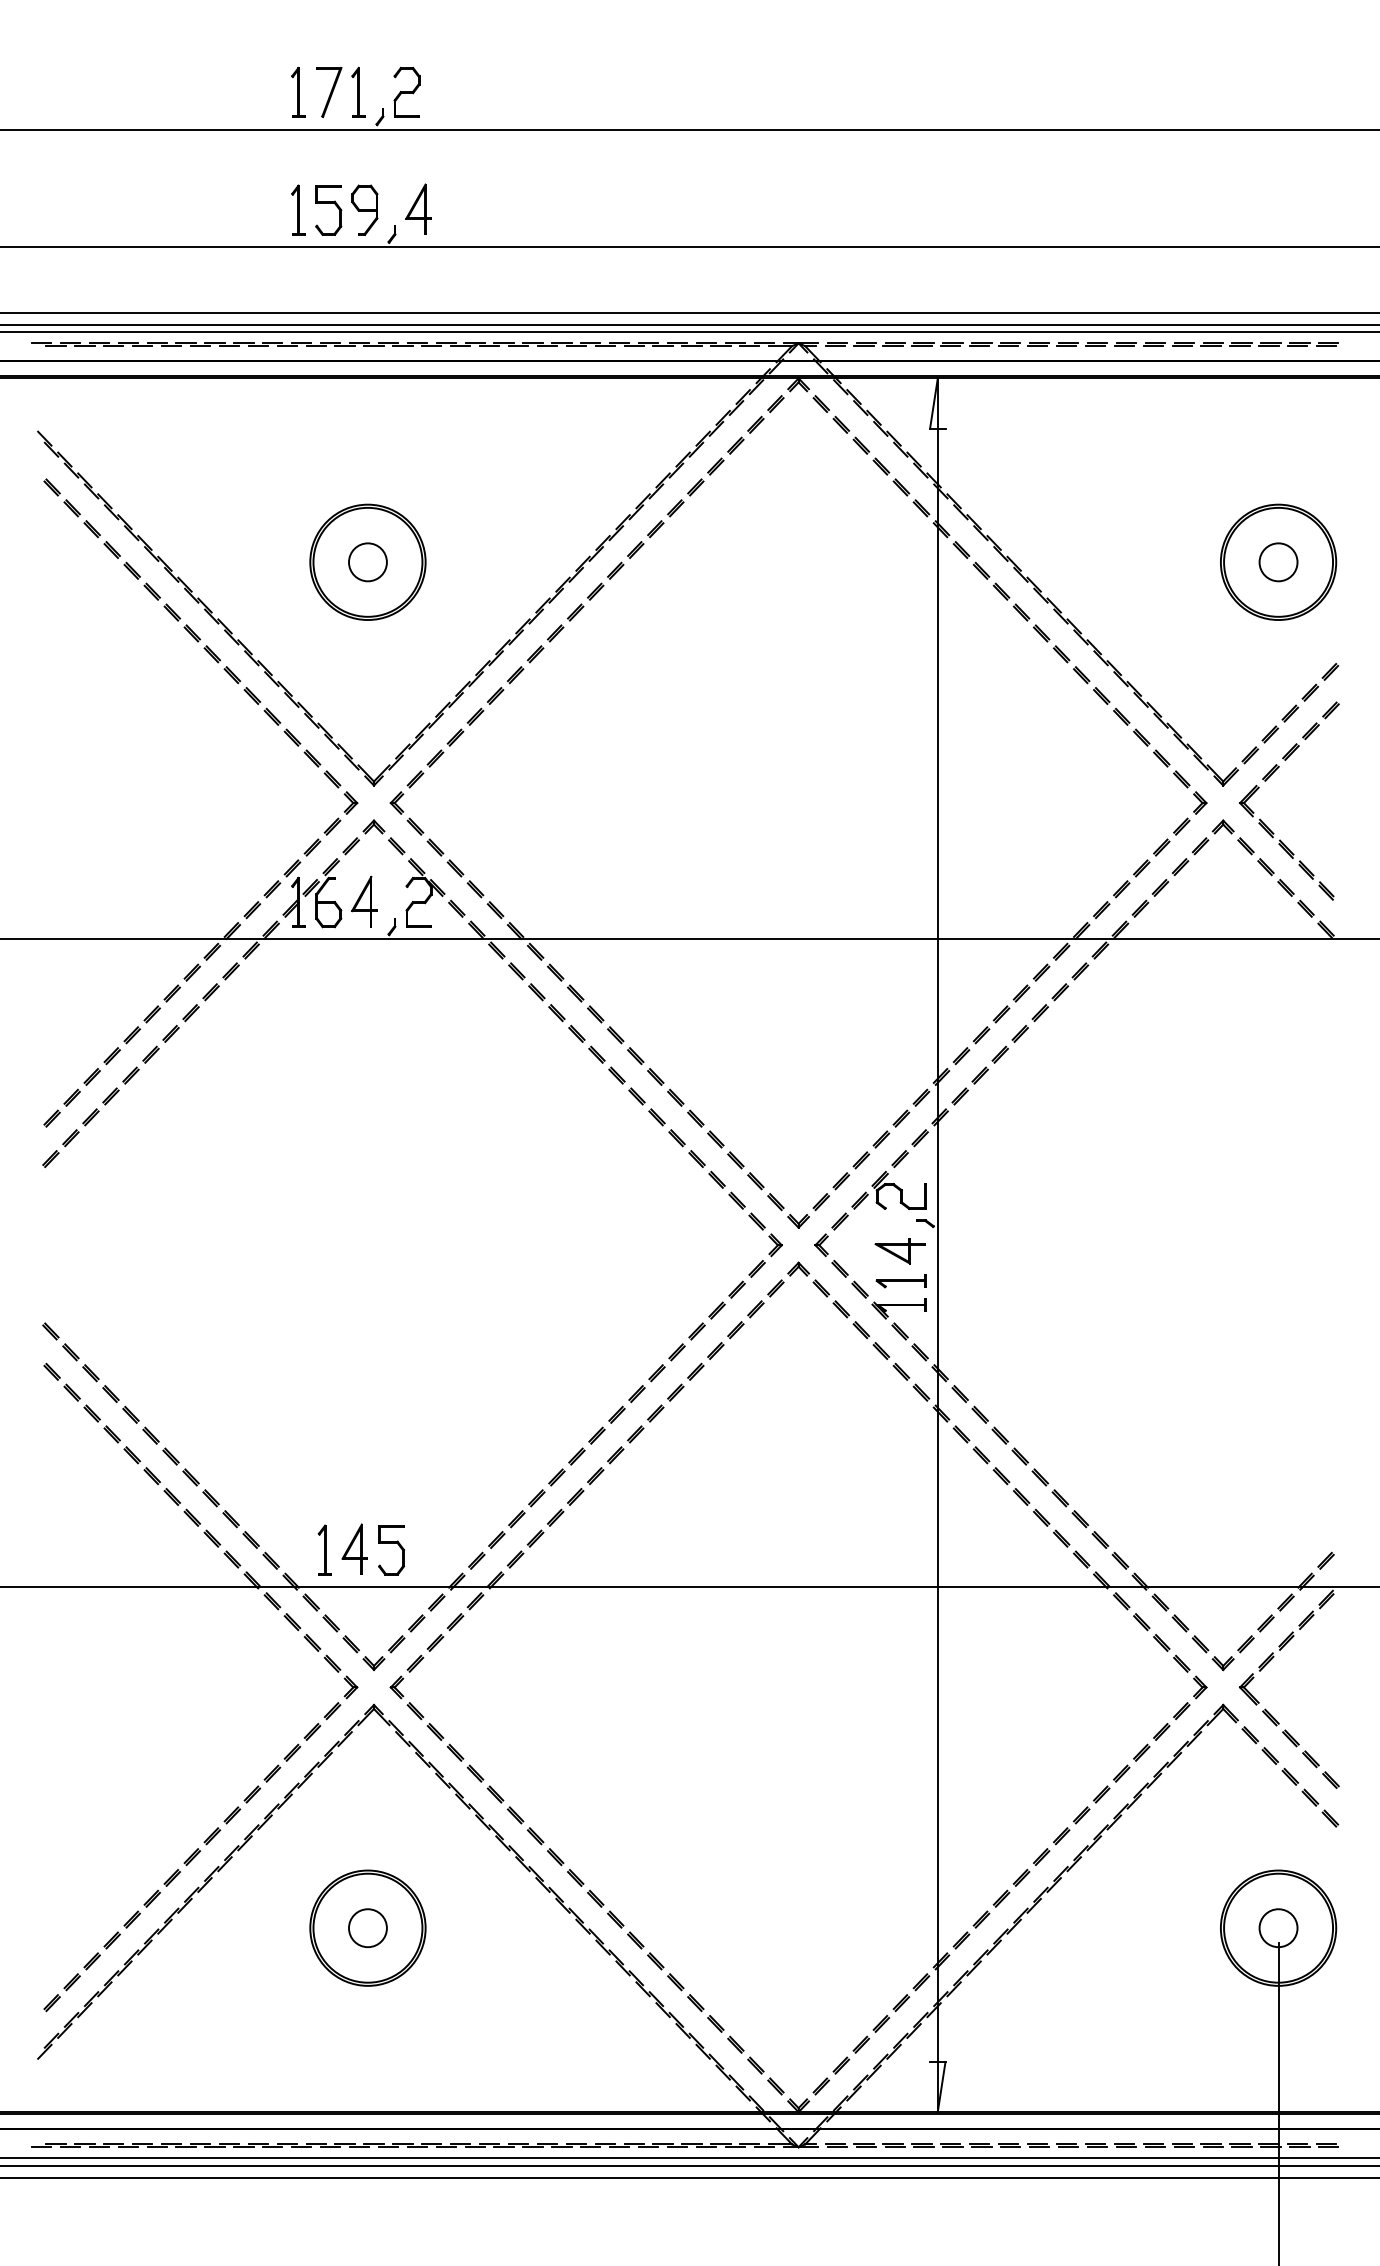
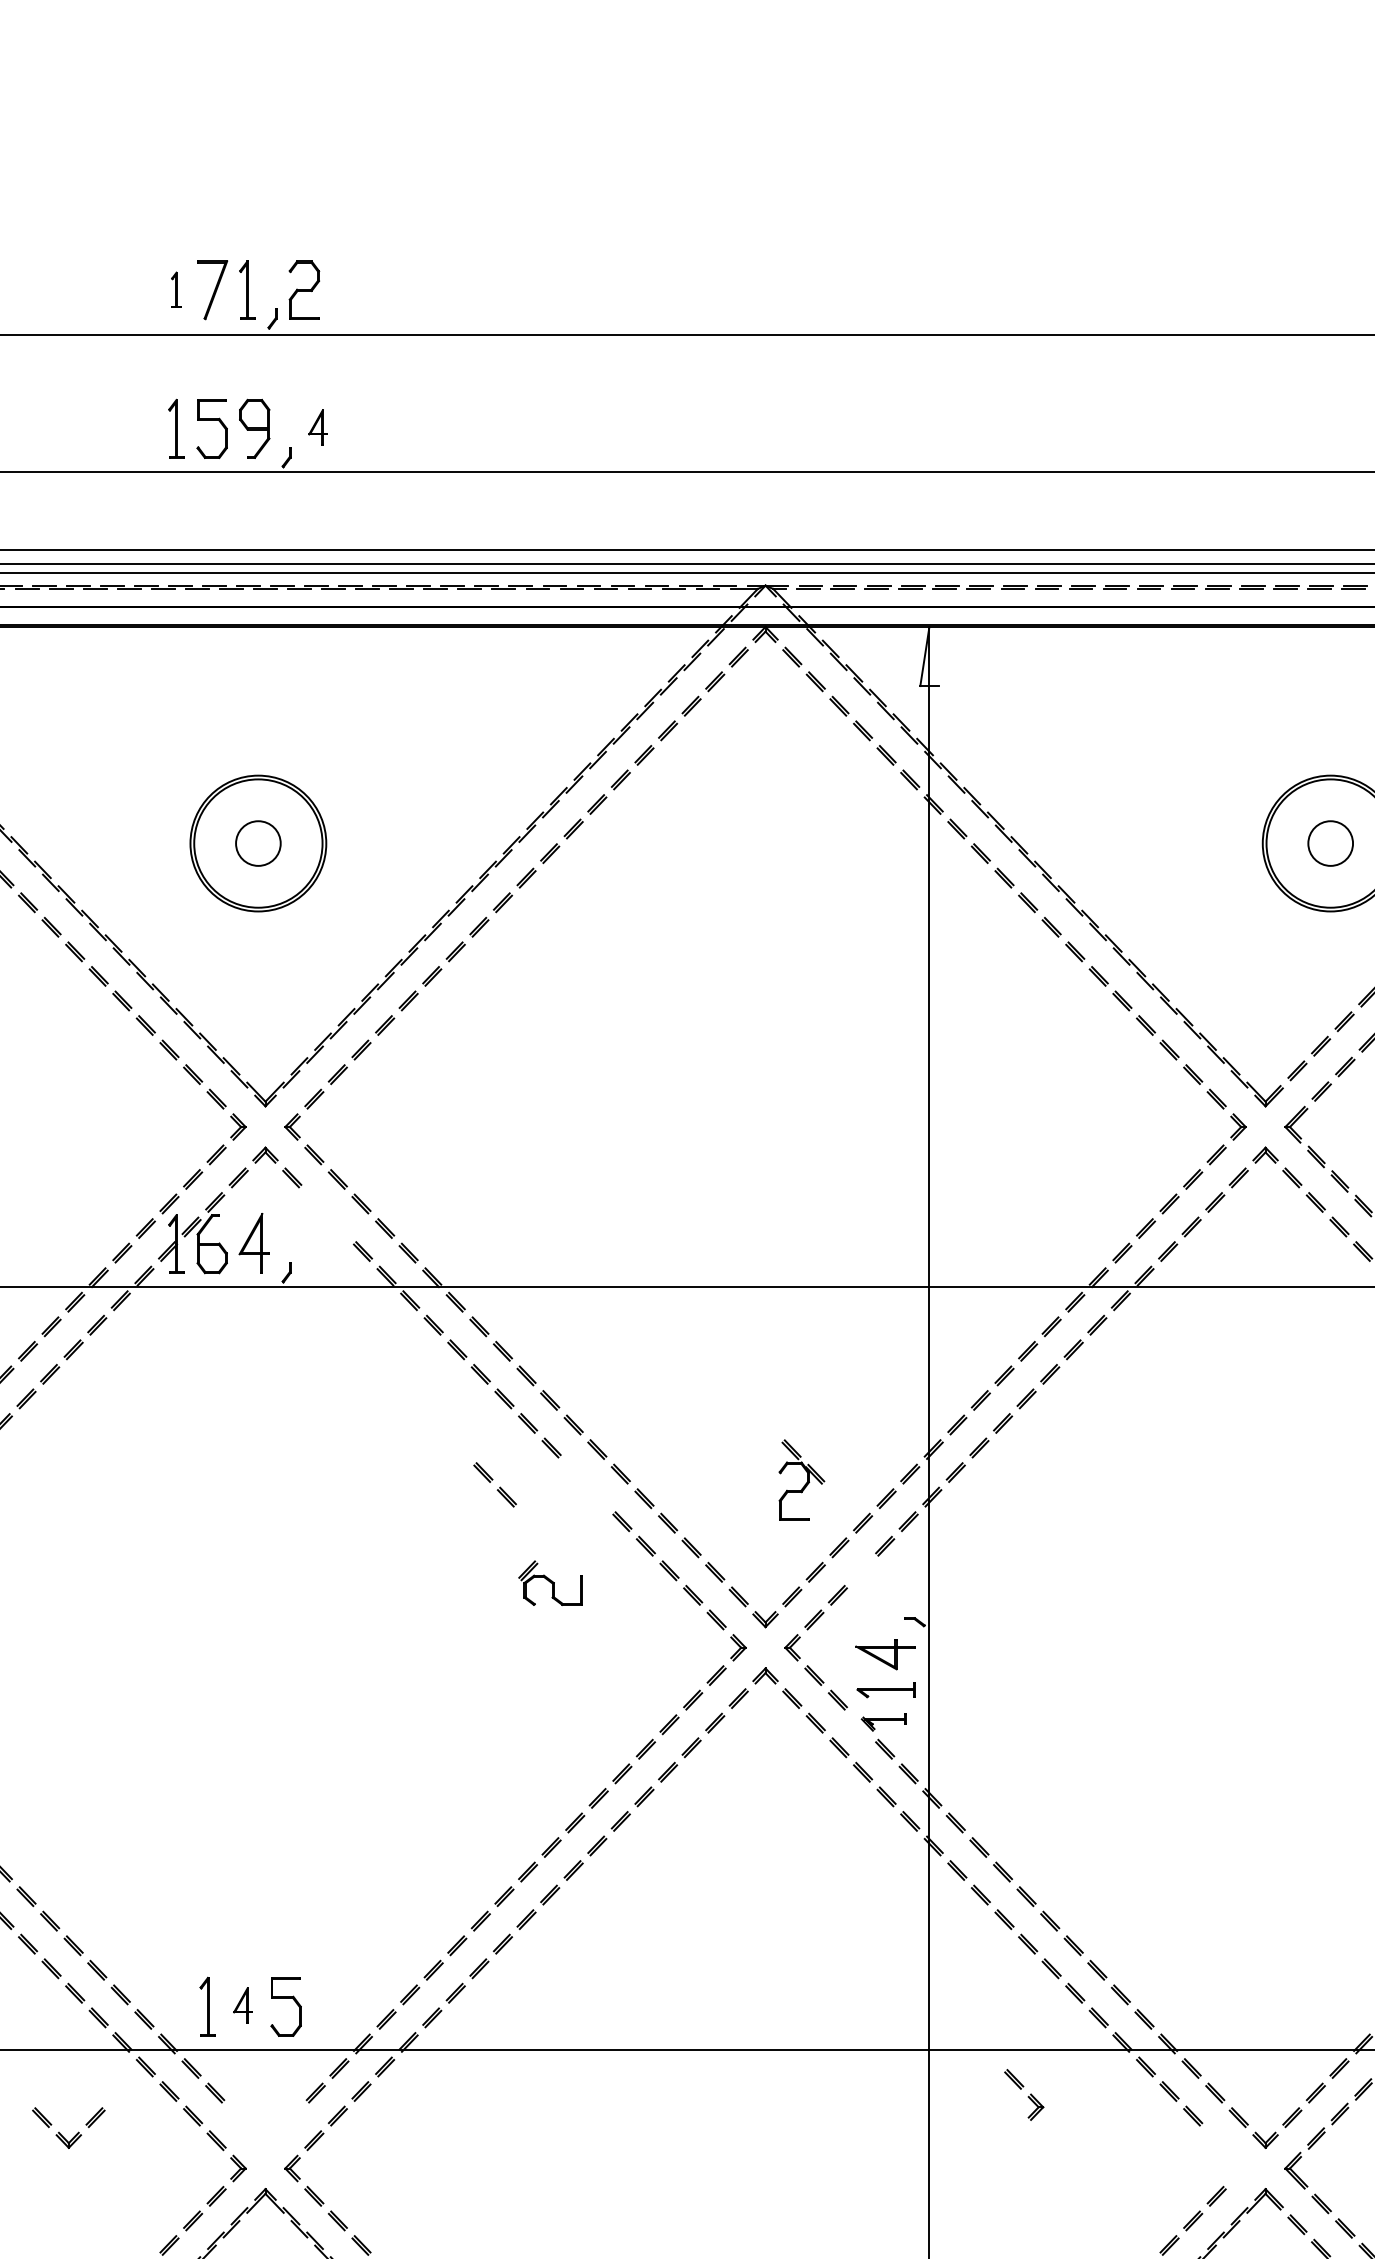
part: (298, 91) -> (176, 289), size x0.6
part: (418, 208) -> (317, 426), size x0.6
part: (425, 892) -> (801, 1479), moved
part: (646, 1106) -> (494, 1484), moved
part: (898, 1189) -> (549, 1582), moved
part: (898, 1308) -> (883, 1722), size x0.7
part: (354, 1548) -> (242, 2004), size x0.6
part: (367, 1657) -> (61, 2133), moved
part: (1190, 1676) -> (1024, 2094), moved

